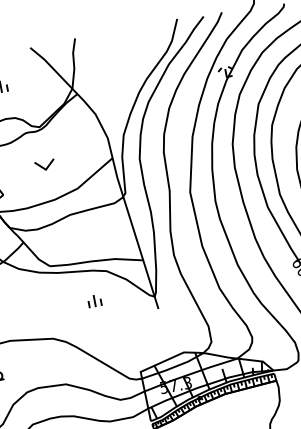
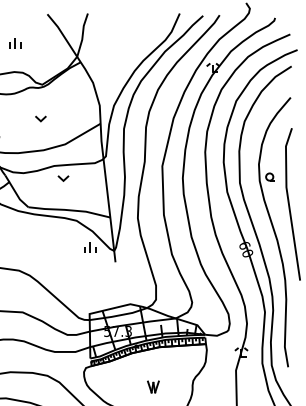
part: (44, 165) -> (40, 118), size x0.62
part: (82, 226) -> (63, 178), added
part: (94, 300) -> (90, 247), moved

